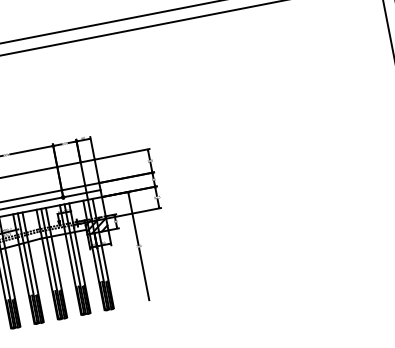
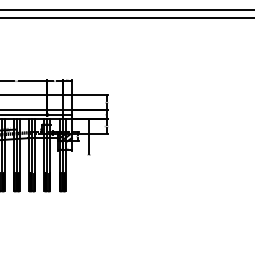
line: (144, 274) -> (89, 173), removed

